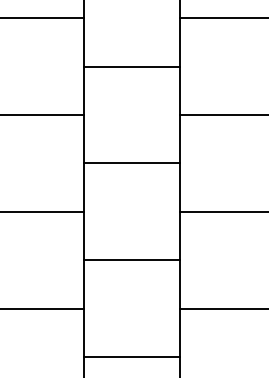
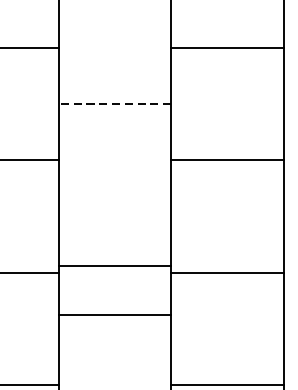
line: (131, 66) -> (114, 103), solid -> dashed
line: (131, 163) -> (114, 266), moved
line: (131, 260) -> (114, 315), moved

